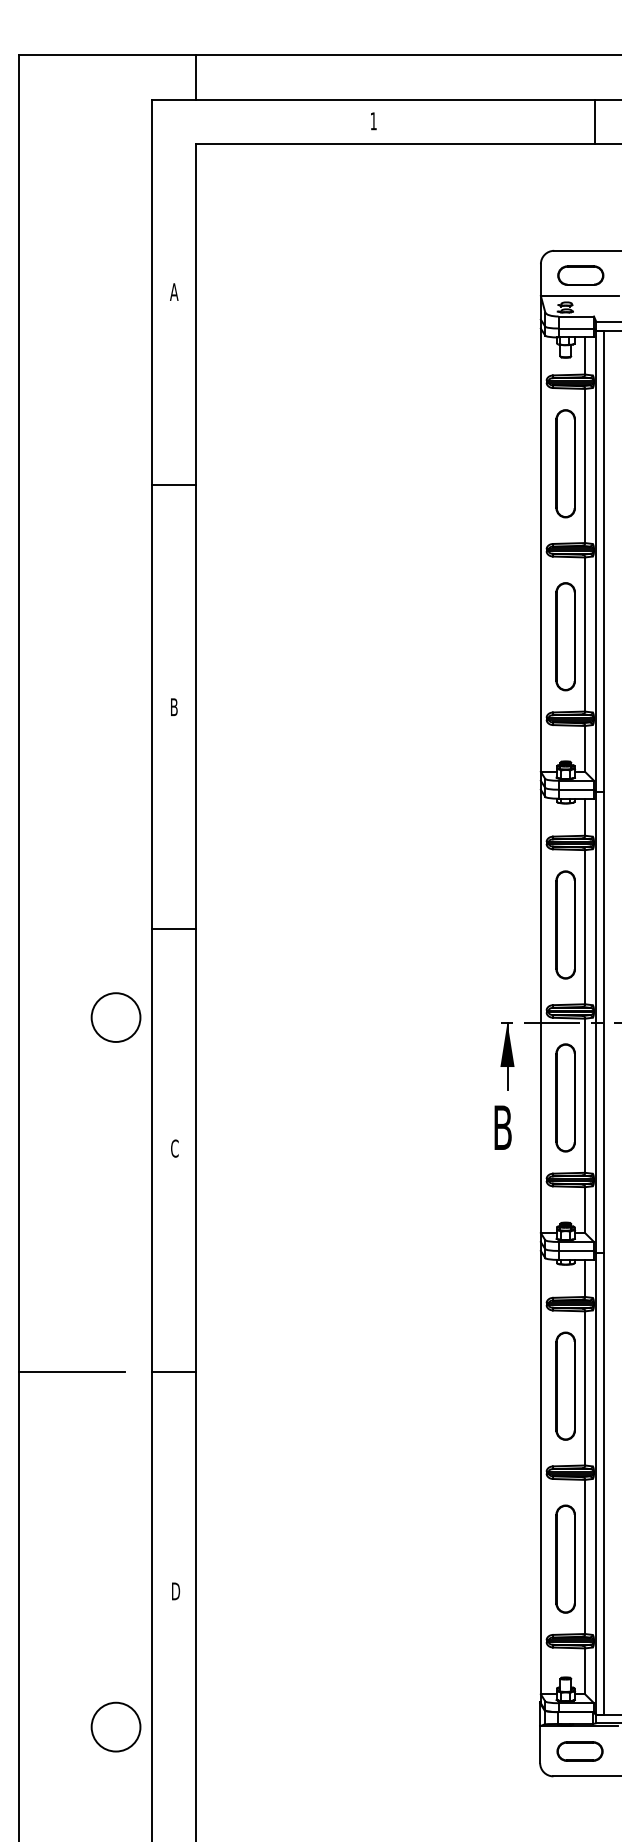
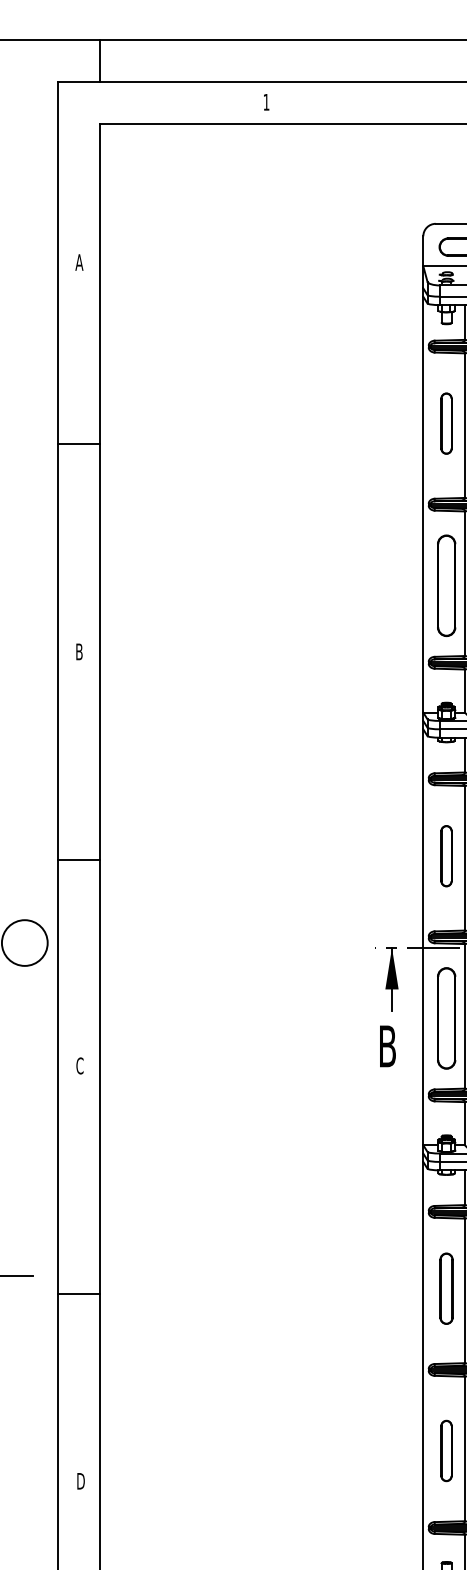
part: (565, 463) -> (446, 423), size x0.6
part: (565, 924) -> (446, 855), size x0.6
line: (173, 1372) -> (78, 1293), moved
part: (565, 1385) -> (446, 1288), size x0.7
part: (565, 1558) -> (446, 1450), size x0.6

